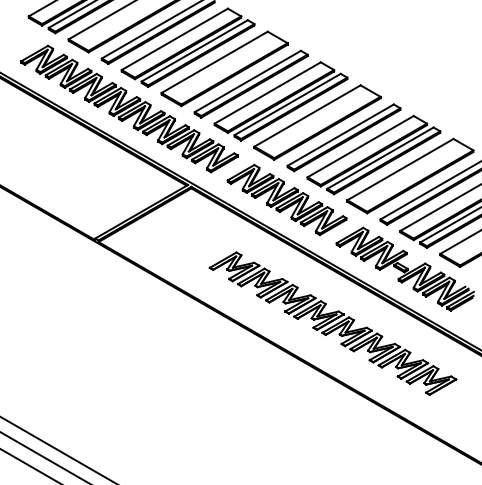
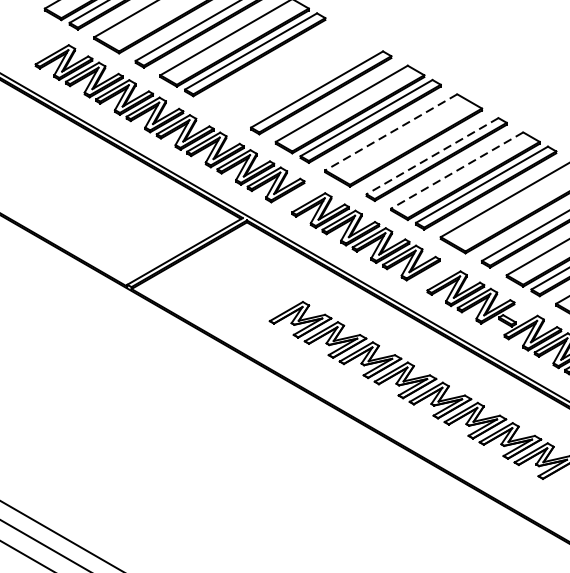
part: (224, 68) -> (288, 73), removed
line: (307, 116) -> (391, 133), solid -> dashed
line: (340, 135) -> (432, 156), solid -> dashed
line: (360, 146) -> (457, 170), solid -> dashed

